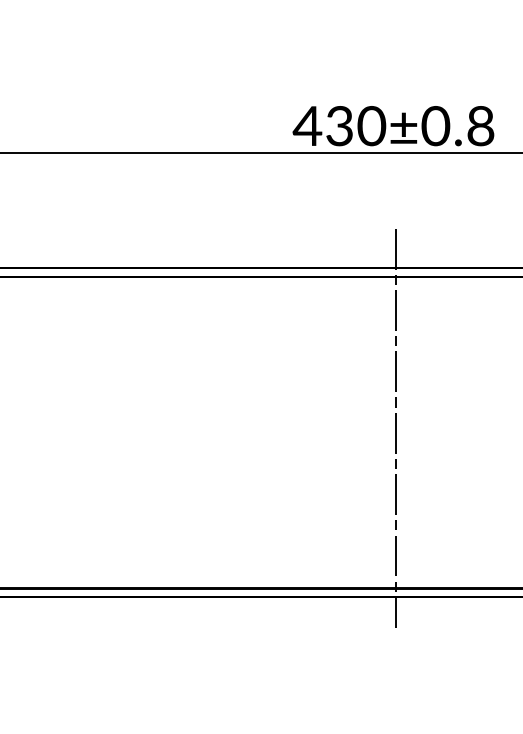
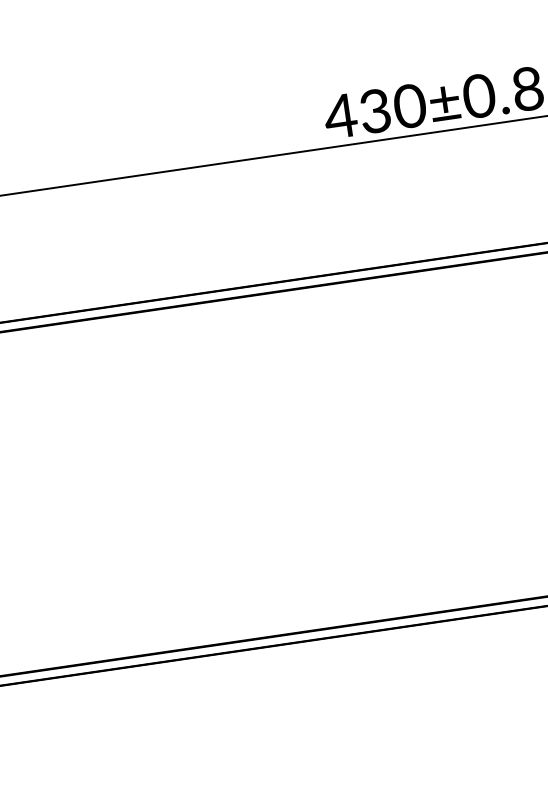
line: (395, 428) -> (483, 429), removed

